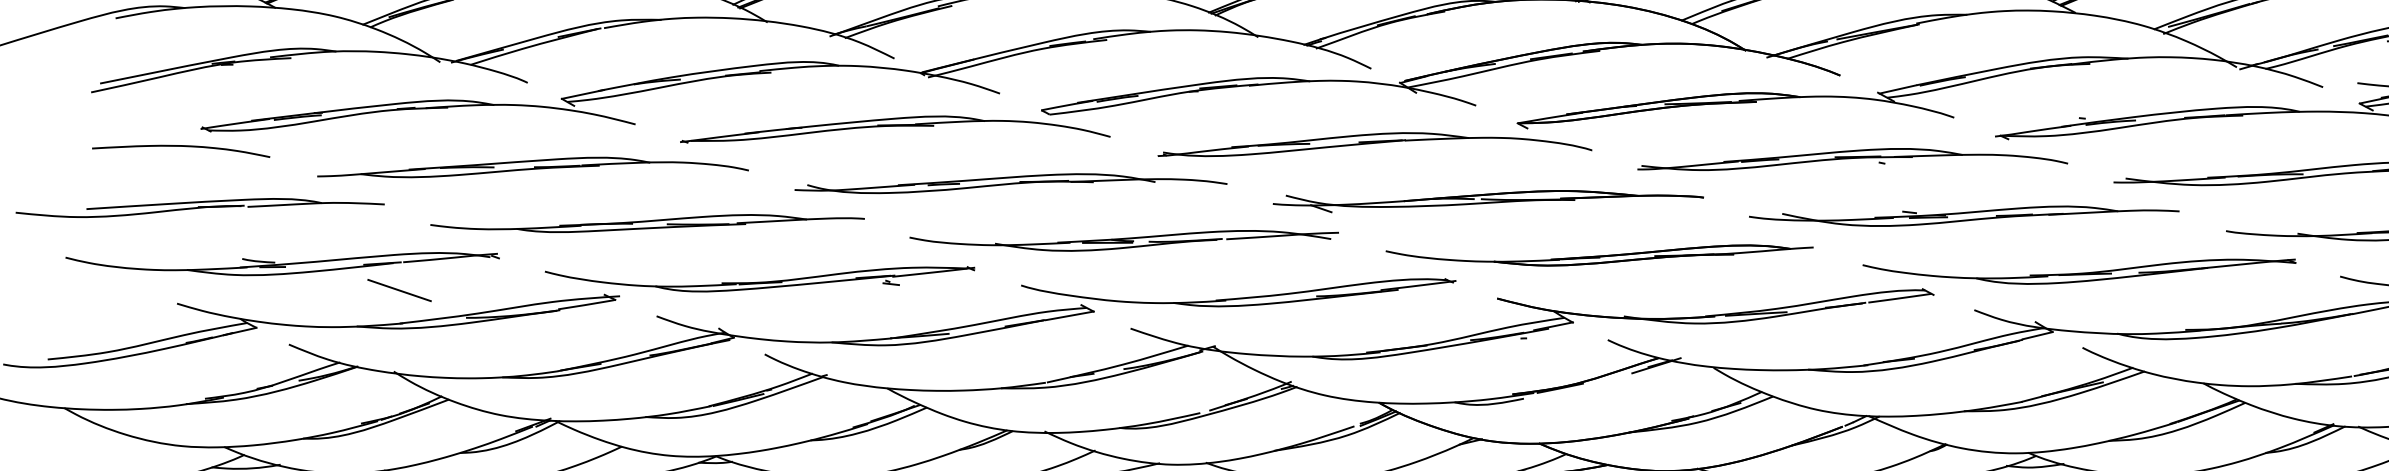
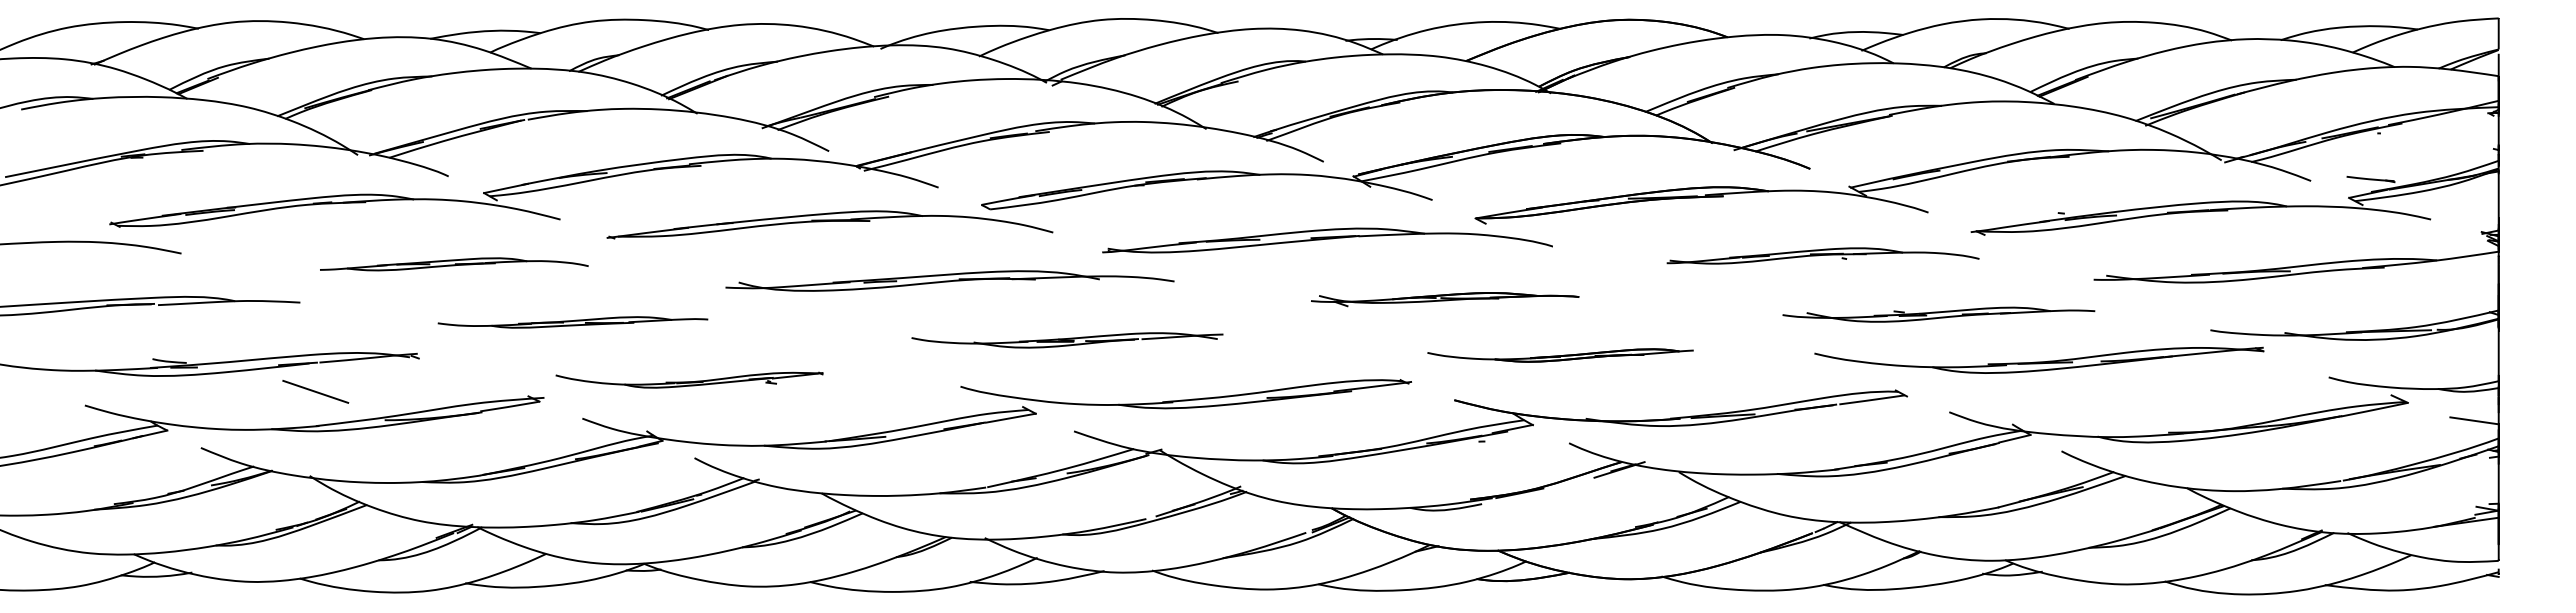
part: (1852, 159) -> (1822, 255), size x0.7
part: (533, 167) -> (454, 264), size x0.6
part: (1487, 201) -> (1444, 299), size x0.6
part: (1963, 215) -> (1938, 314), size x0.7
part: (647, 223) -> (572, 322), size x0.6
part: (1124, 240) -> (1067, 340), size x0.7
part: (1599, 255) -> (1560, 355), size x0.6
part: (2079, 270) -> (2039, 359), moved
part: (759, 278) -> (689, 379), size x0.6

